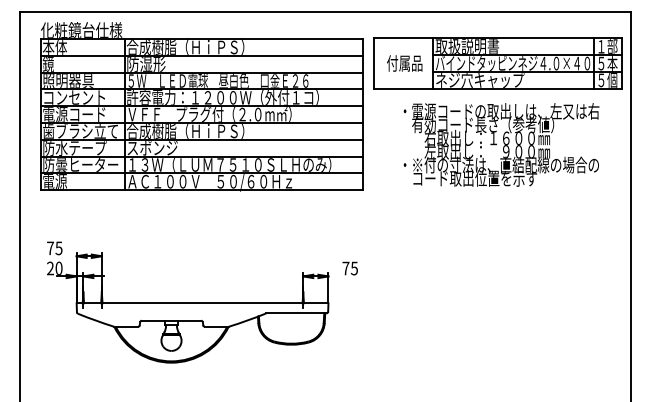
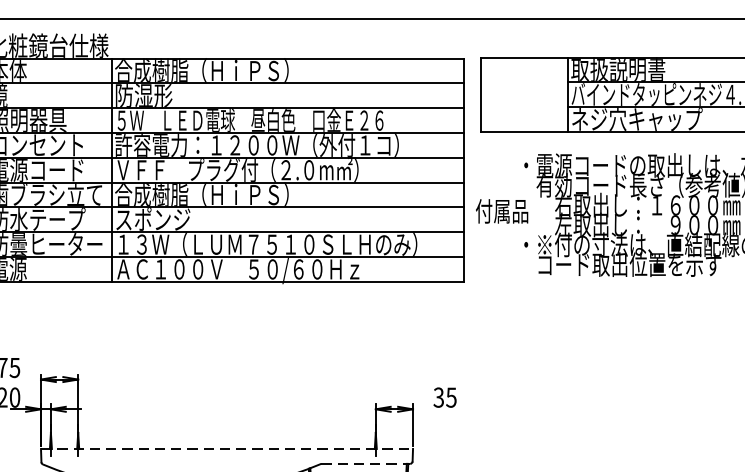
text: (404, 63) -> (501, 211), moved
text: (345, 268) -> (438, 397), 75 -> 35
line: (202, 303) -> (226, 449), solid -> dashed
line: (296, 313) -> (365, 464), solid -> dashed

